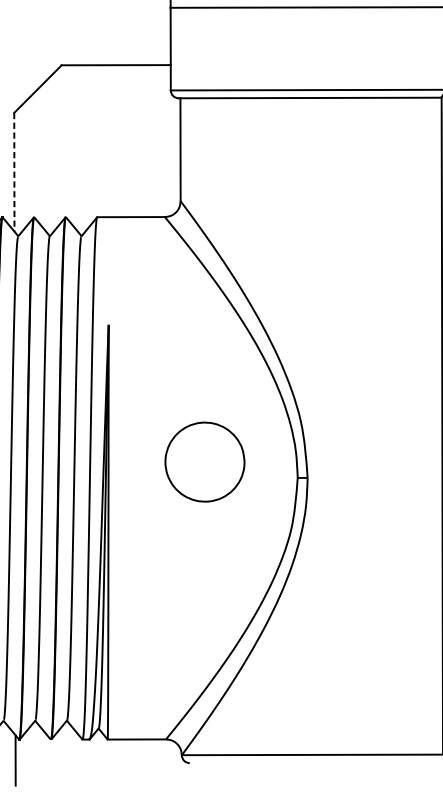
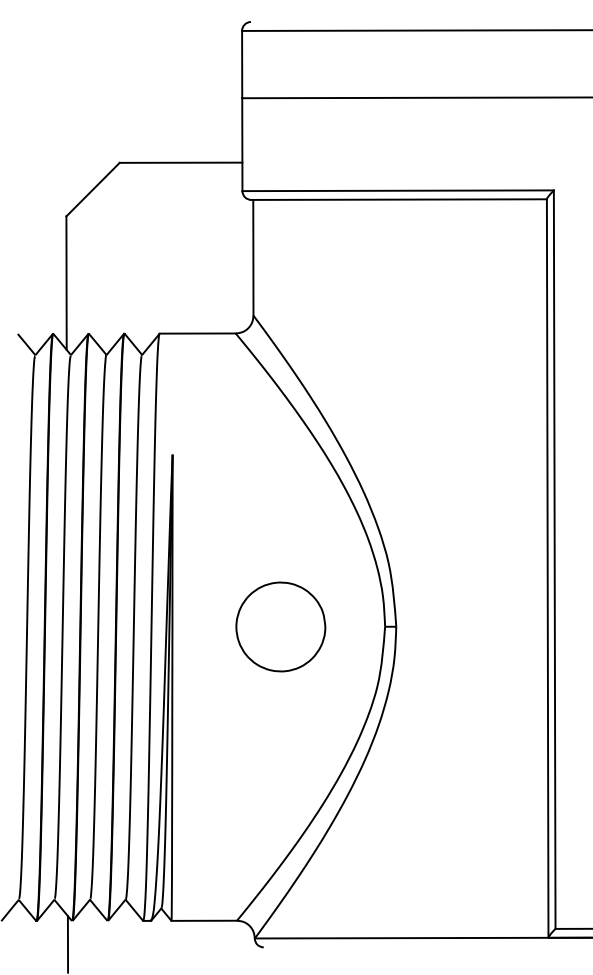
line: (14, 172) -> (66, 283), dashed -> solid
part: (204, 461) -> (280, 626), moved

